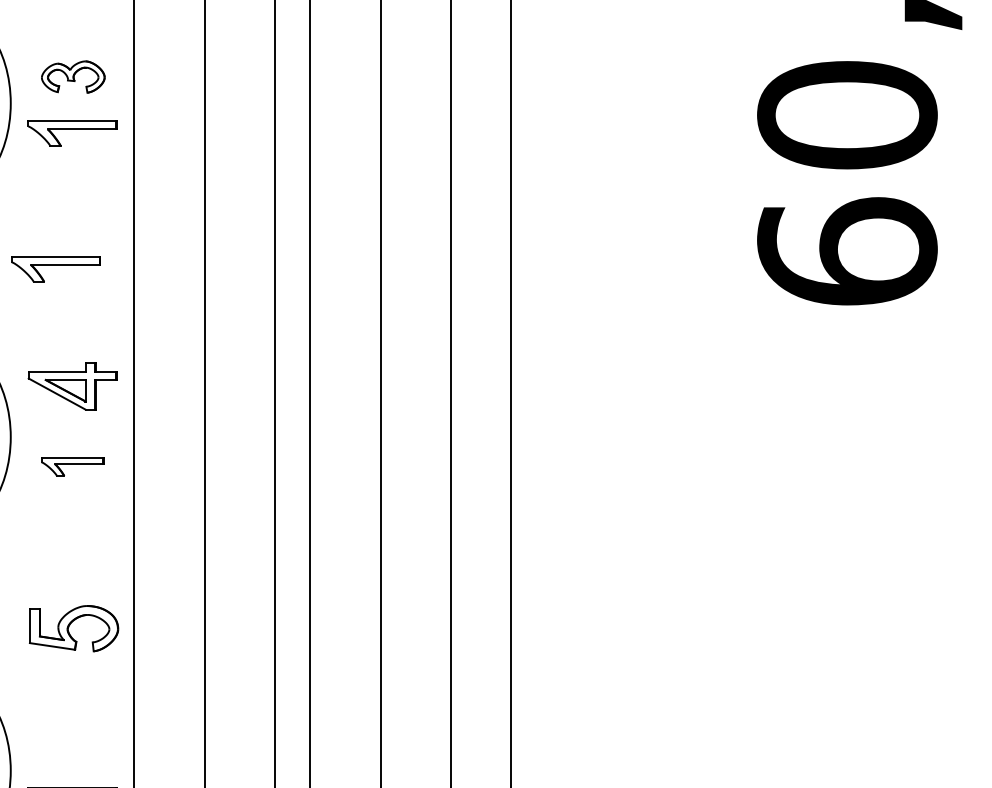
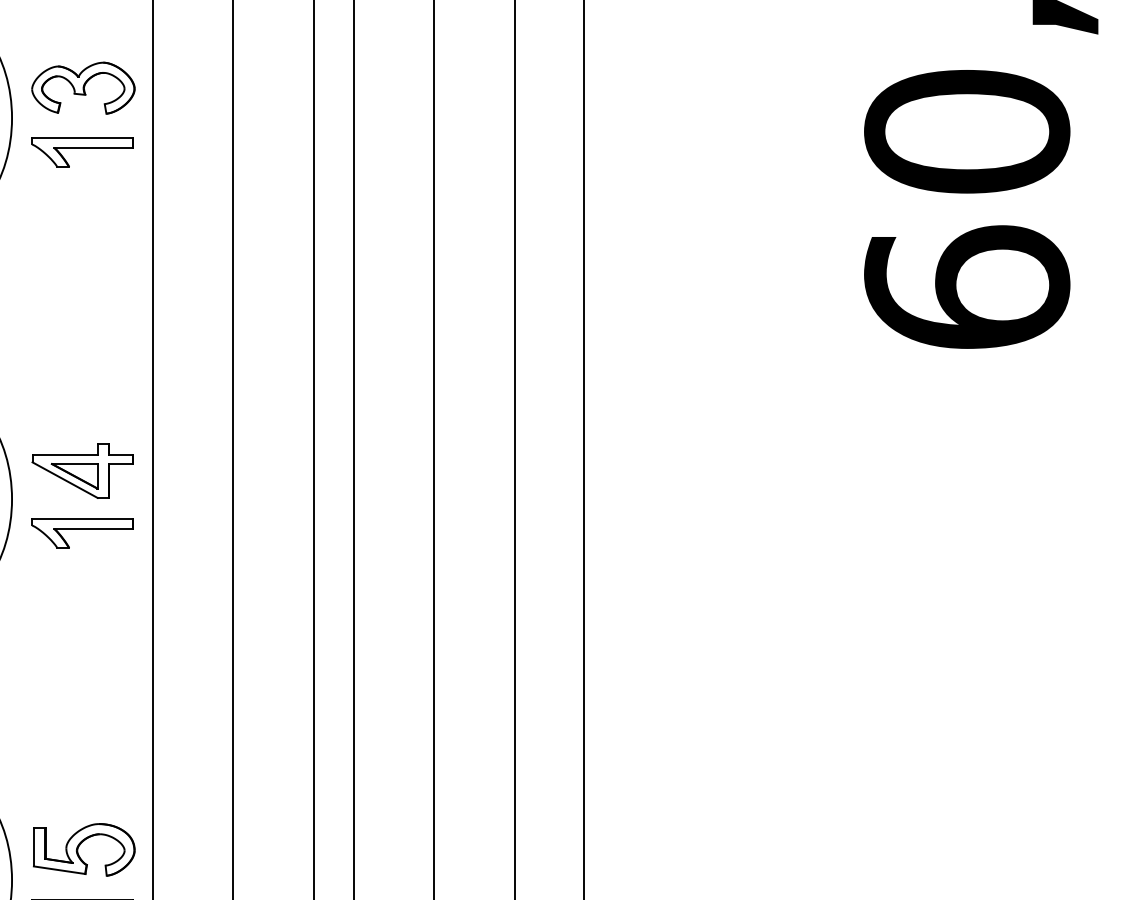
part: (73, 76) -> (83, 87), size x1.43
part: (55, 269) -> (63, 307), removed
part: (72, 385) -> (82, 470), moved
part: (72, 467) -> (82, 533), size x1.43
part: (74, 628) -> (84, 849), moved

